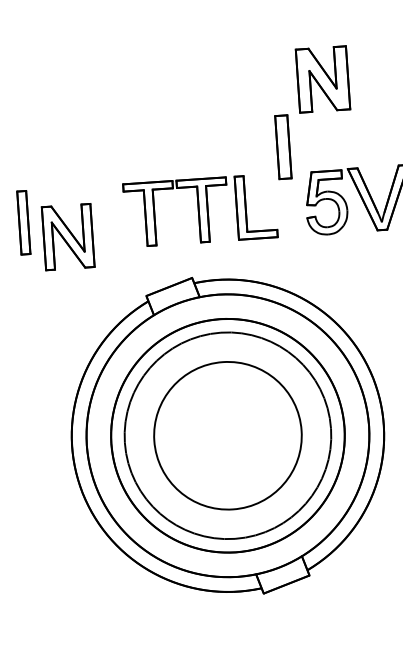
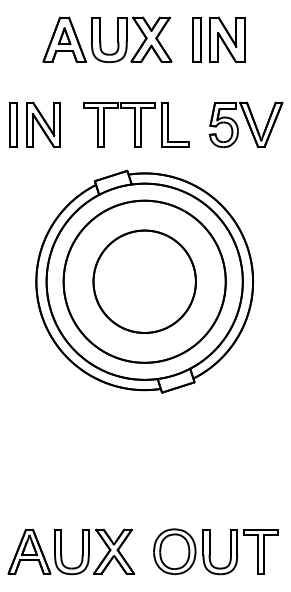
part: (142, 94) -> (101, 41), added
part: (283, 146) -> (196, 39), moved
part: (68, 236) -> (43, 124), moved
circle: (227, 435) -> (144, 281), size x0.71

